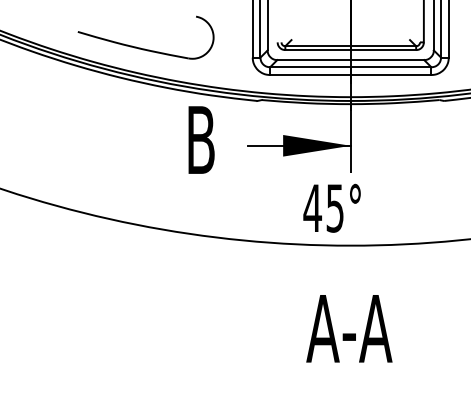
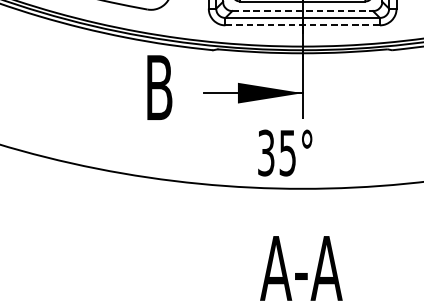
line: (351, 60) -> (303, 11), solid -> dashed
line: (350, 75) -> (302, 25), solid -> dashed
text: (312, 207) -> (266, 152), 45° -> 35°

